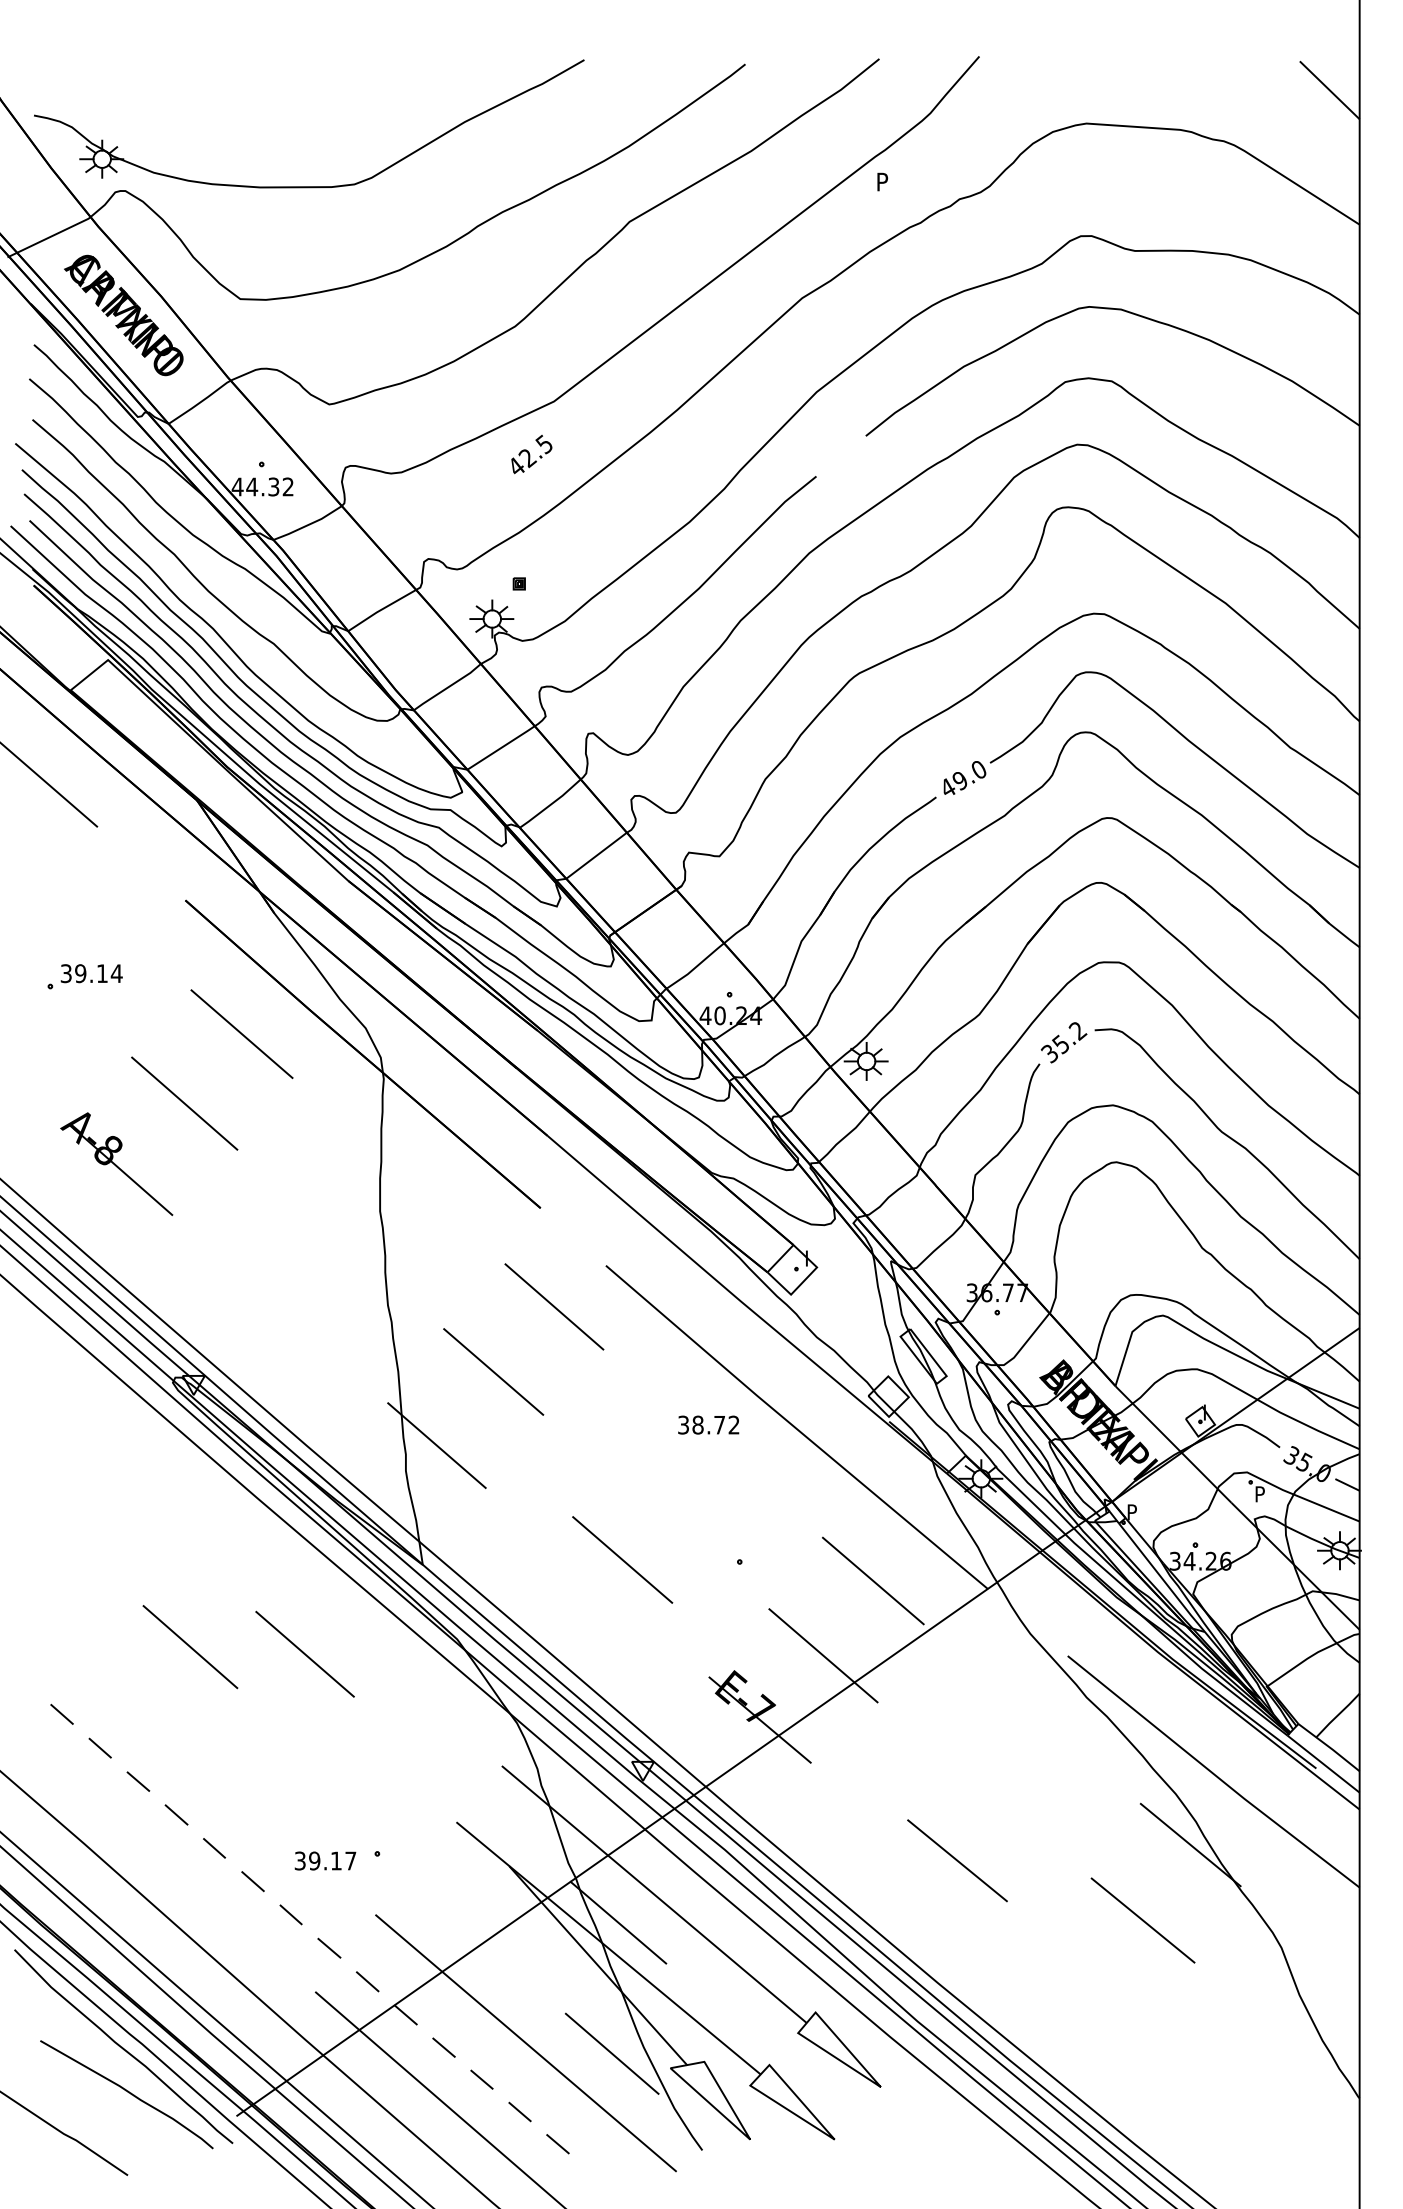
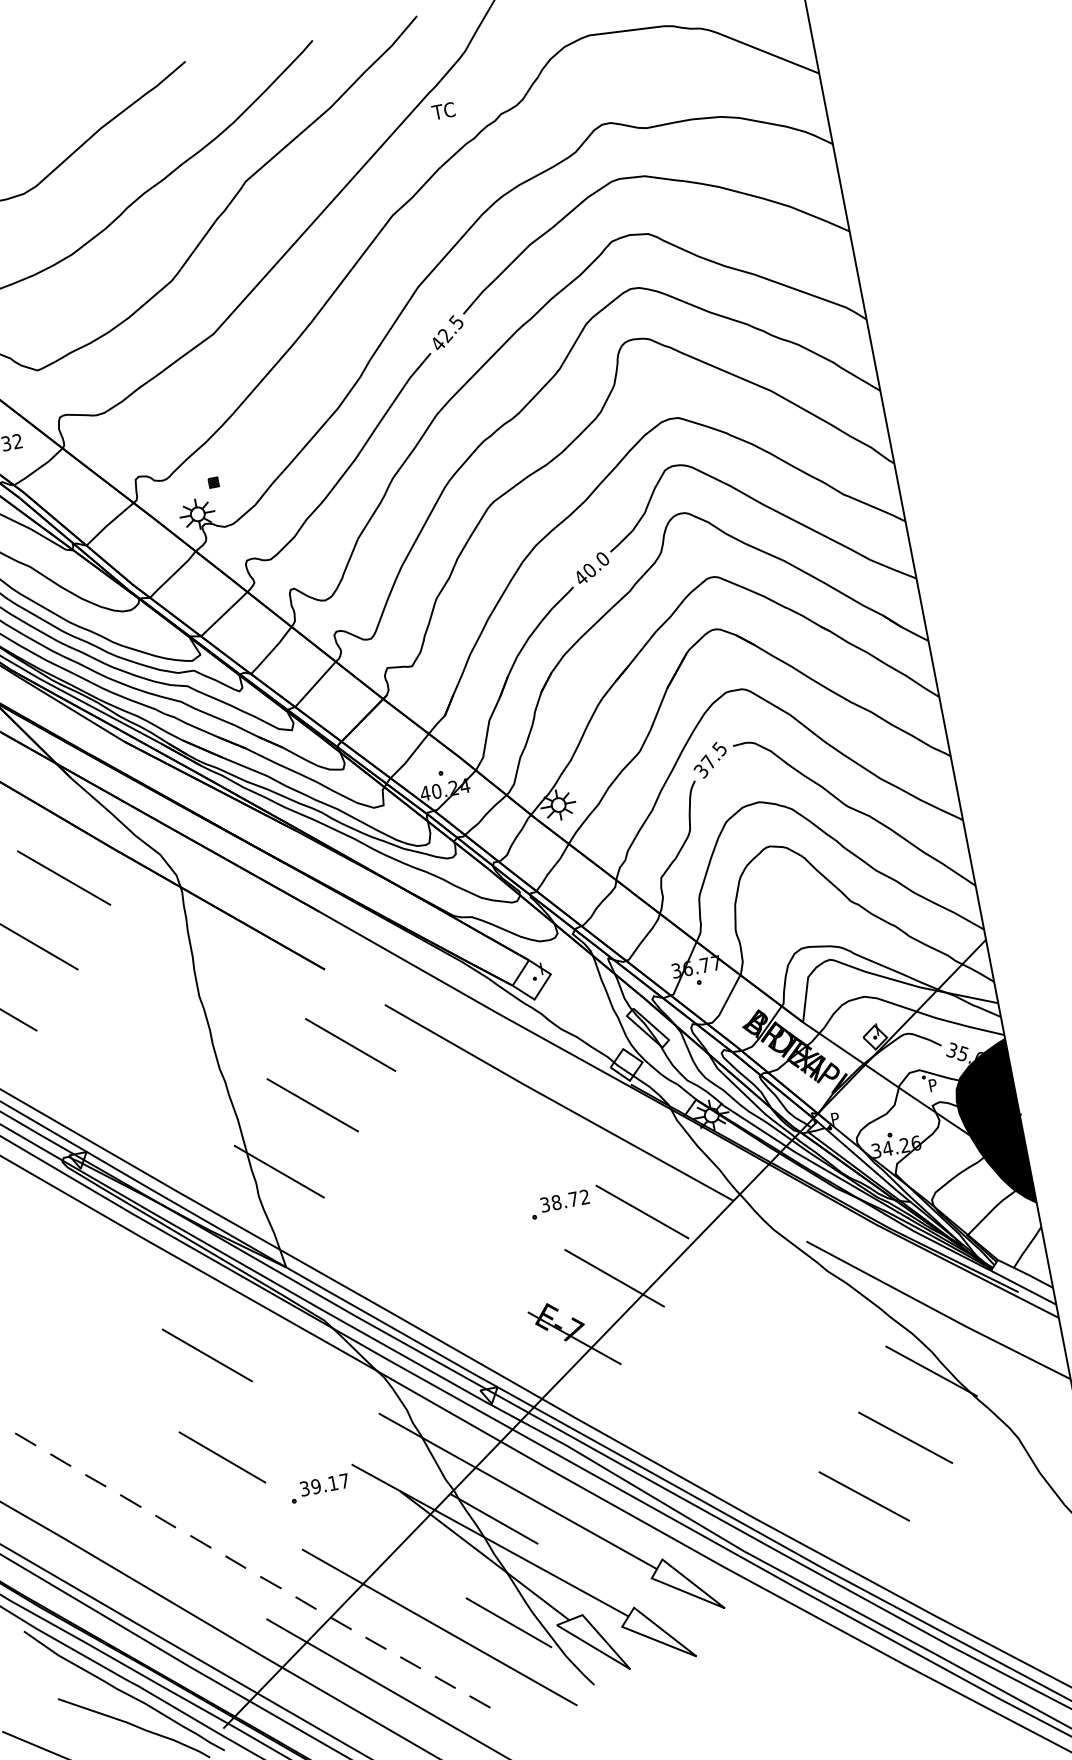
text: (889, 181) -> (443, 110), P -> TC
text: (531, 454) -> (447, 332), moved
text: (959, 780) -> (589, 570), 49.0 -> 40.0
text: (1069, 1037) -> (714, 755), 35.2 -> 37.5
text: (708, 1424) -> (564, 1200), moved
fill: (1322, 1558) -> (991, 1126), added
line: (622, 1559) -> (442, 1233), removed
line: (190, 1647) -> (222, 1457), moved
text: (325, 1860) -> (324, 1484), moved
line: (957, 1860) -> (864, 1496), moved

